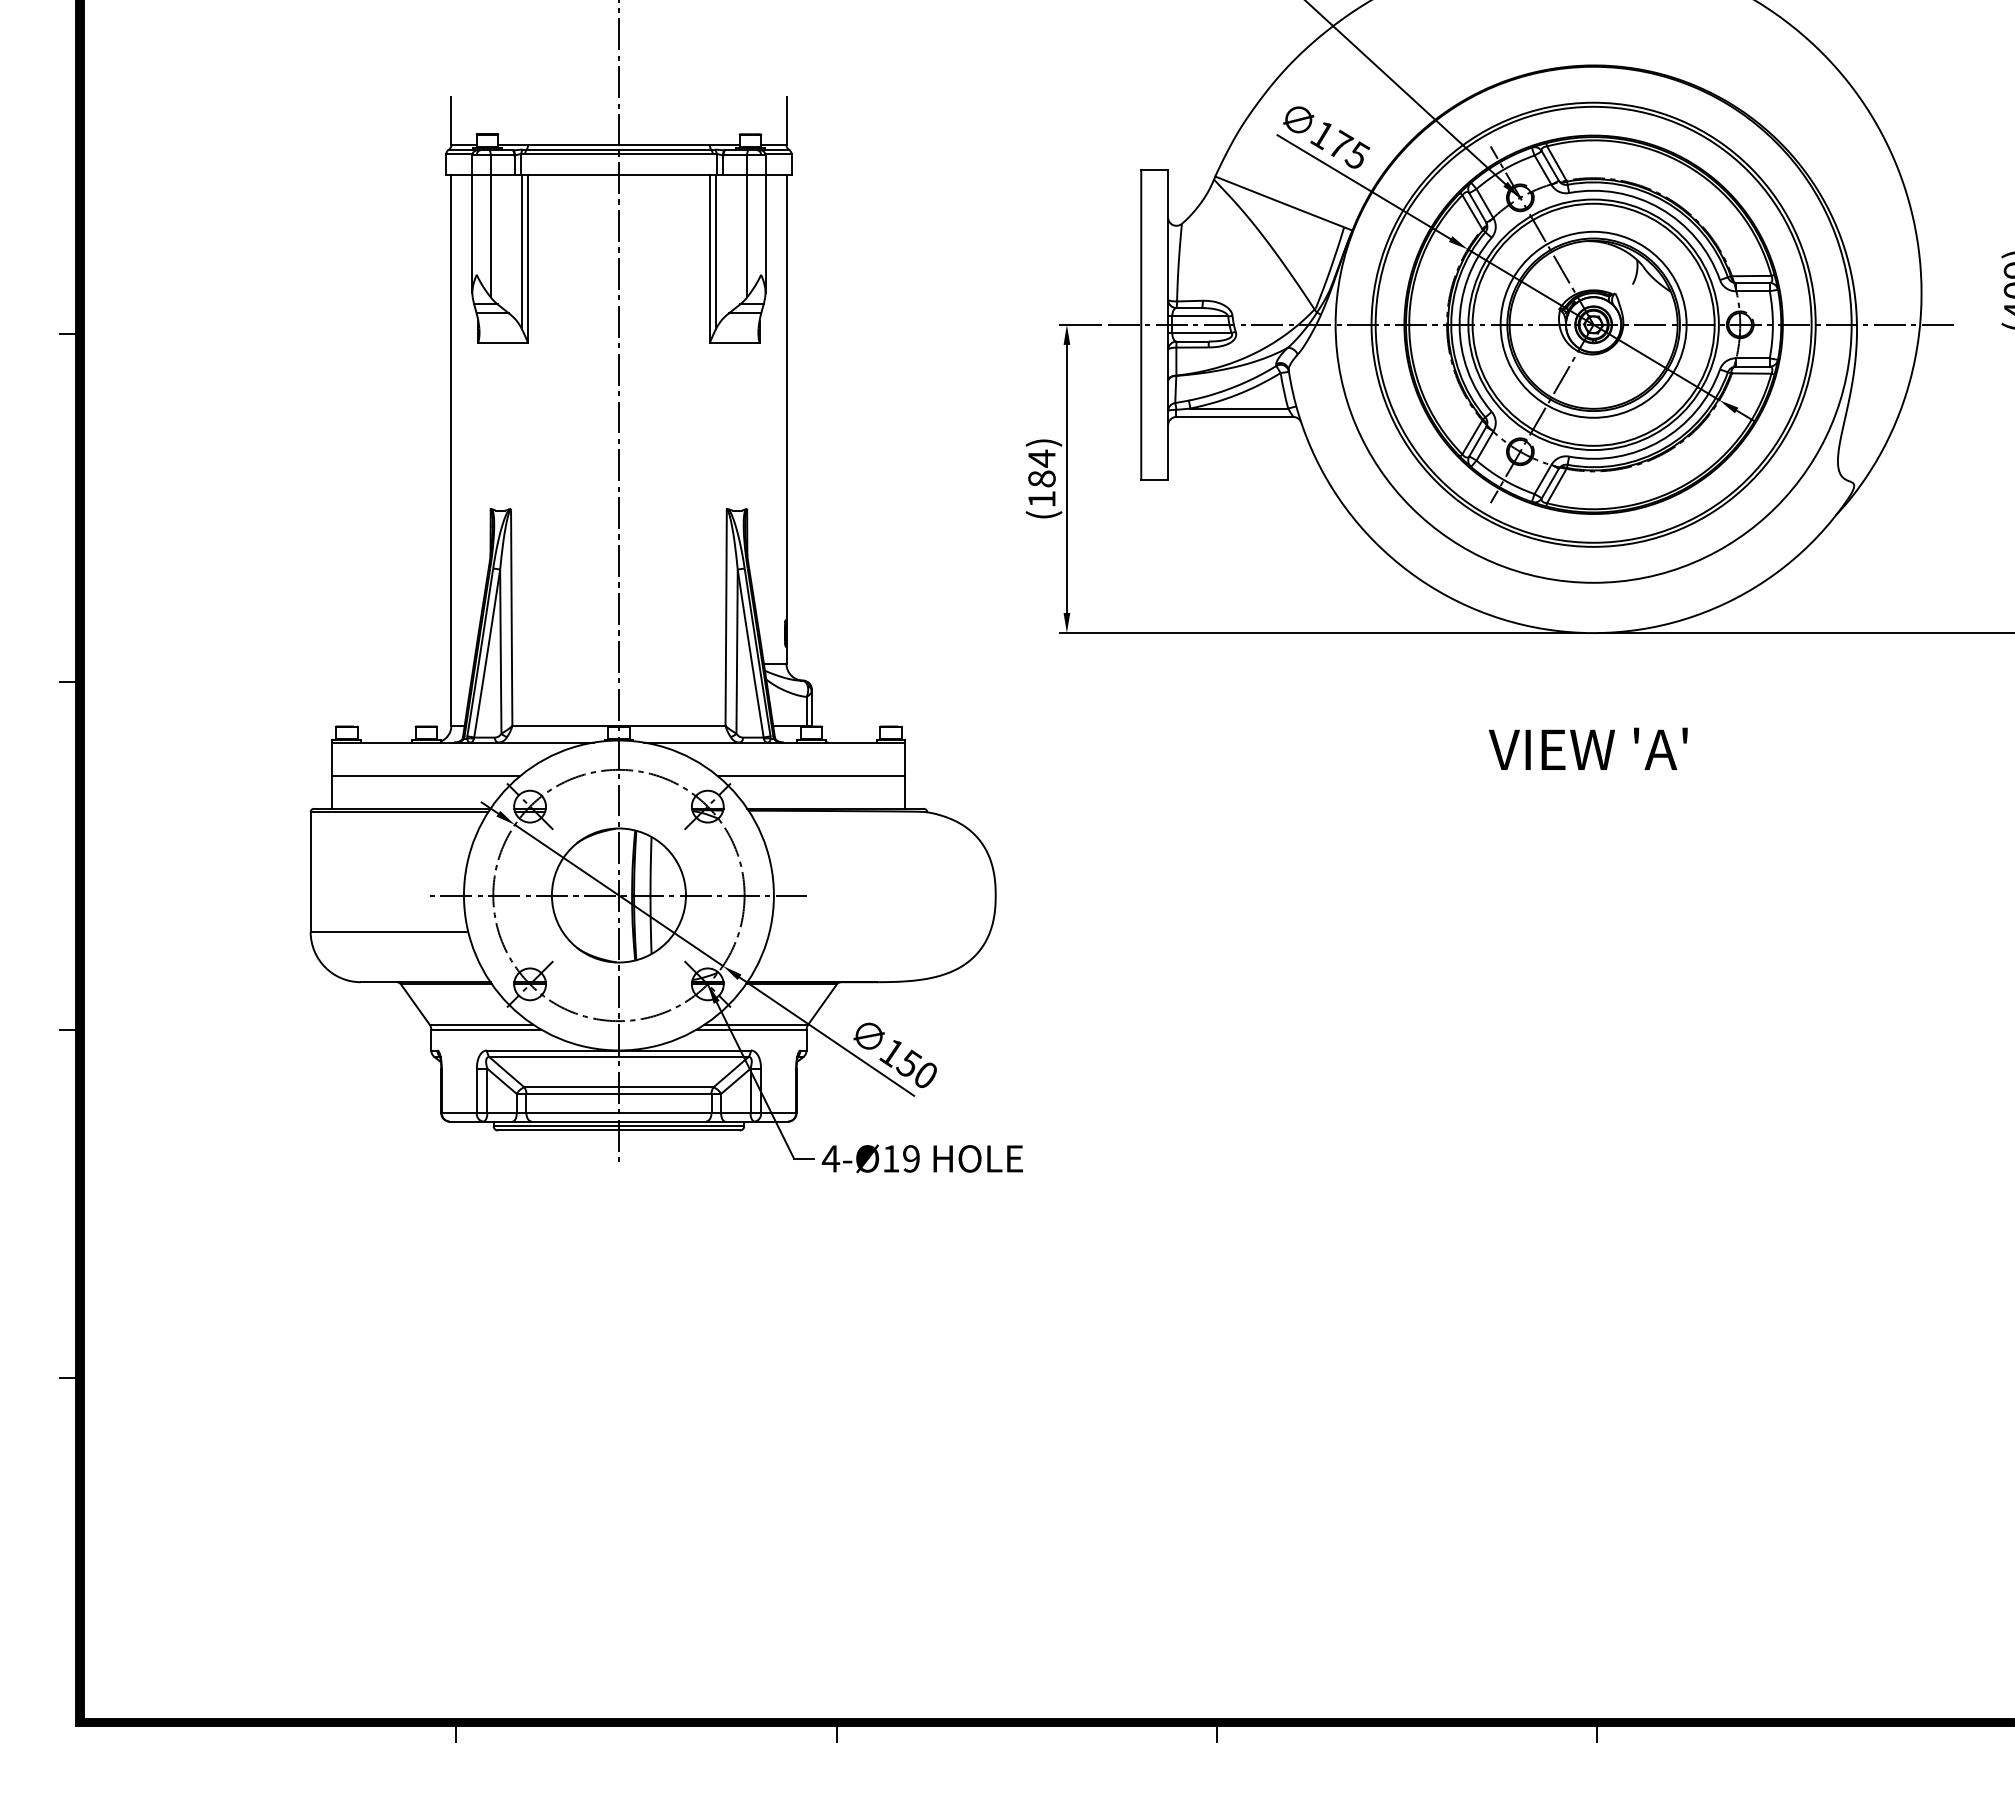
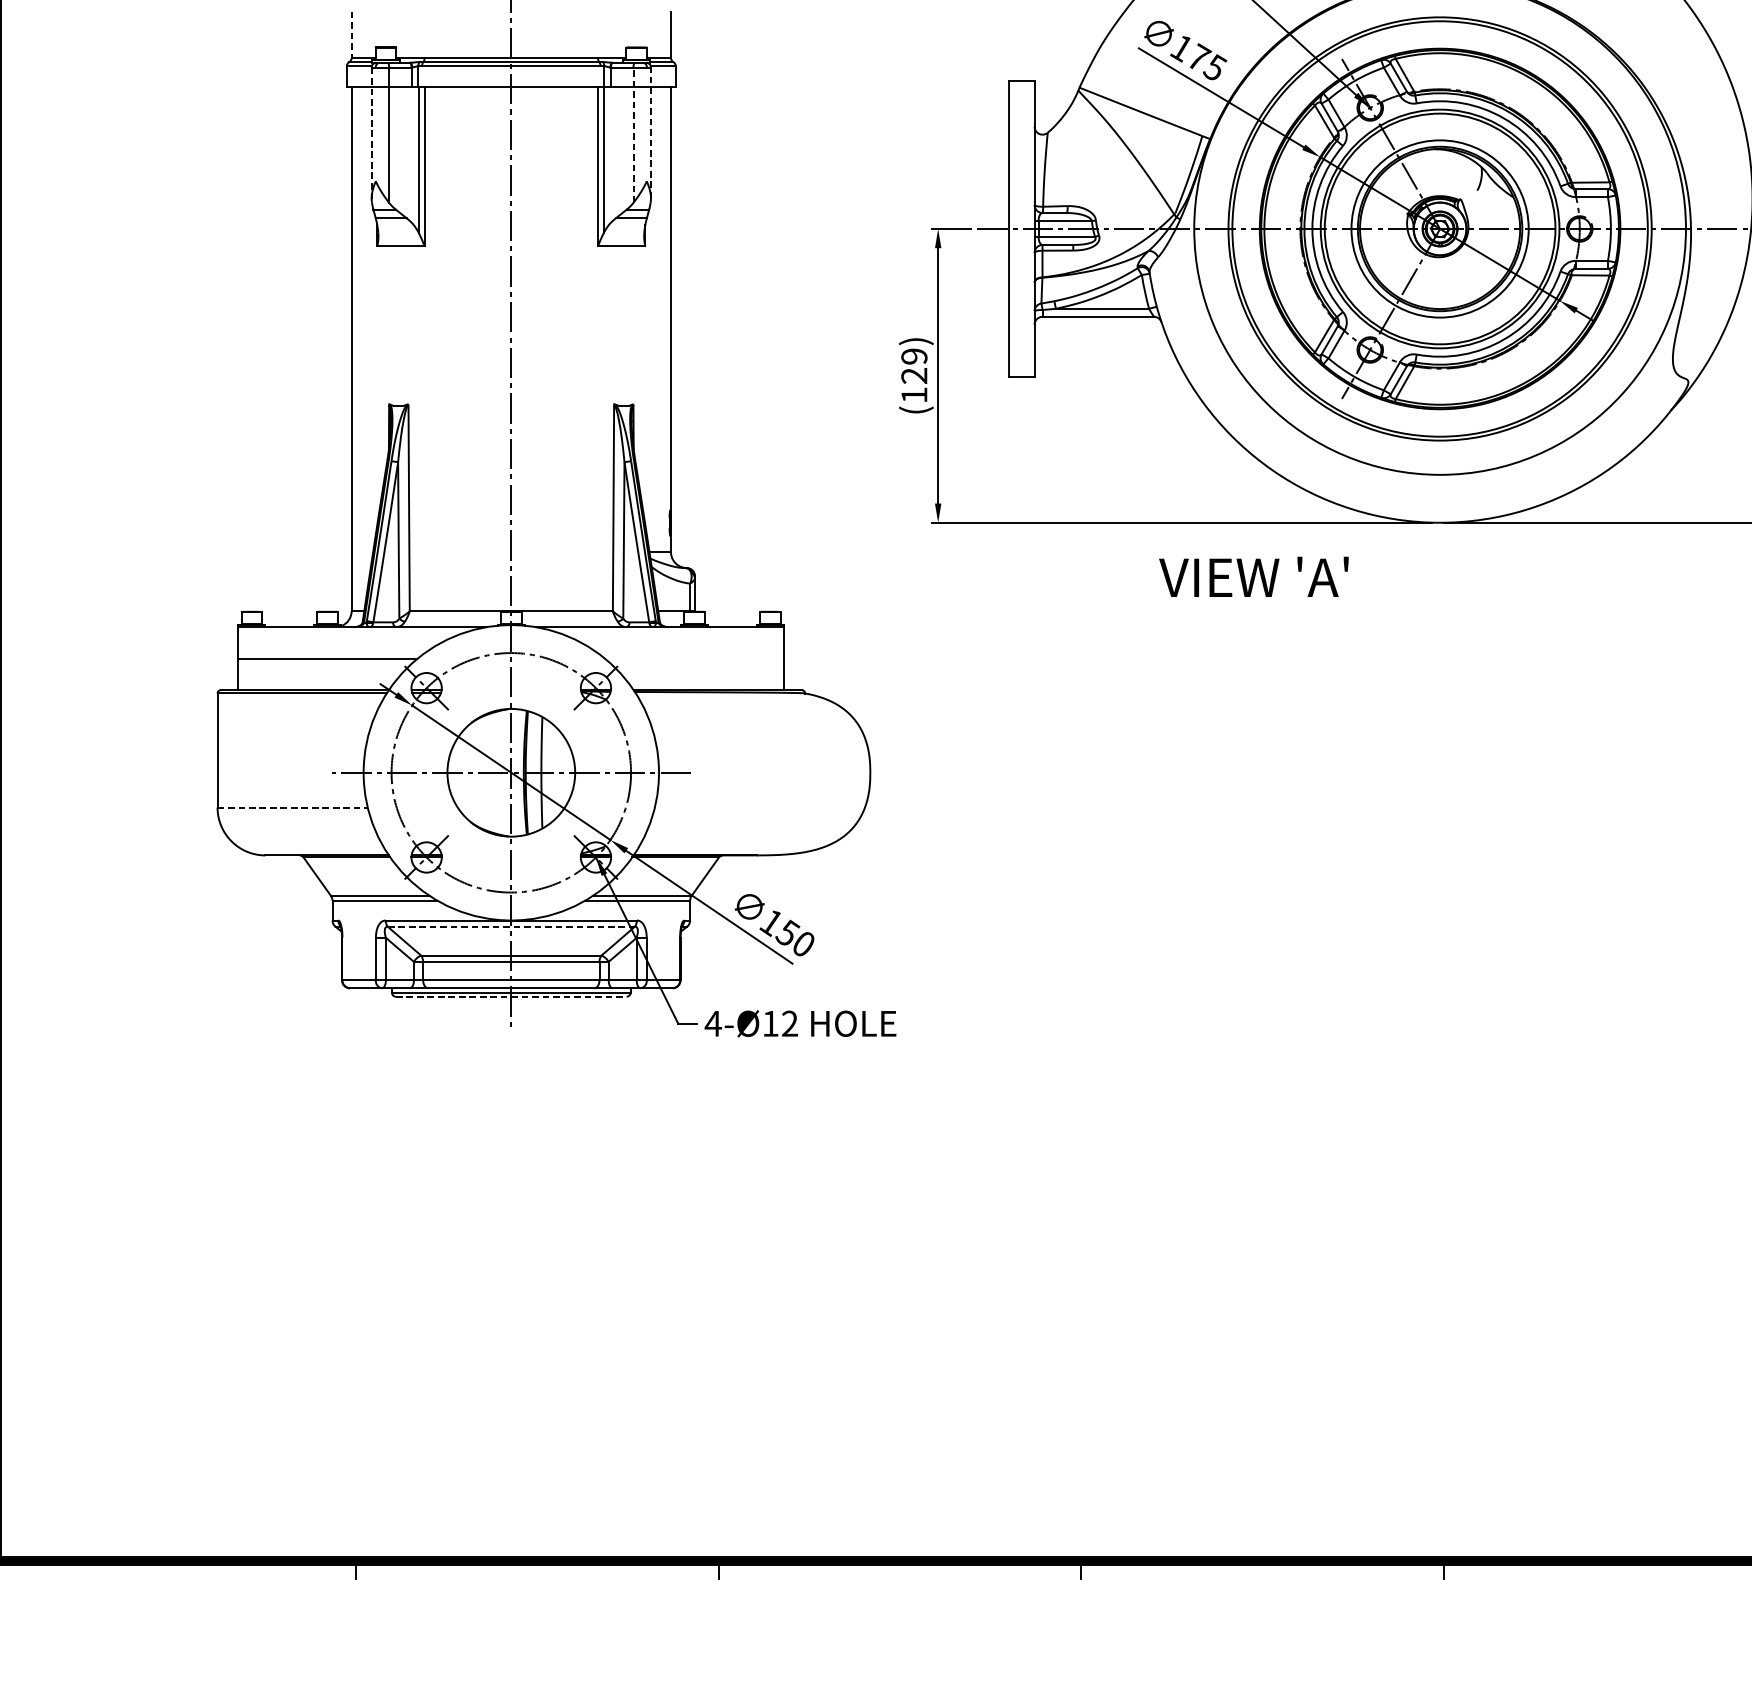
line: (451, 121) -> (351, 35), solid -> dashed
line: (472, 224) -> (371, 133), solid -> dashed
line: (765, 224) -> (650, 133), solid -> dashed
line: (747, 226) -> (633, 135), solid -> dashed
text: (1041, 468) -> (913, 365), (184) -> (129)
text: (1587, 748) -> (1253, 576), moved
line: (811, 776) -> (694, 659), removed
line: (389, 931) -> (292, 807), solid -> dashed
line: (618, 1057) -> (510, 927), solid -> dashed
line: (619, 1130) -> (511, 996), solid -> dashed
text: (911, 1158) -> (790, 1023), 4-Ø19 -> 4-Ø12

